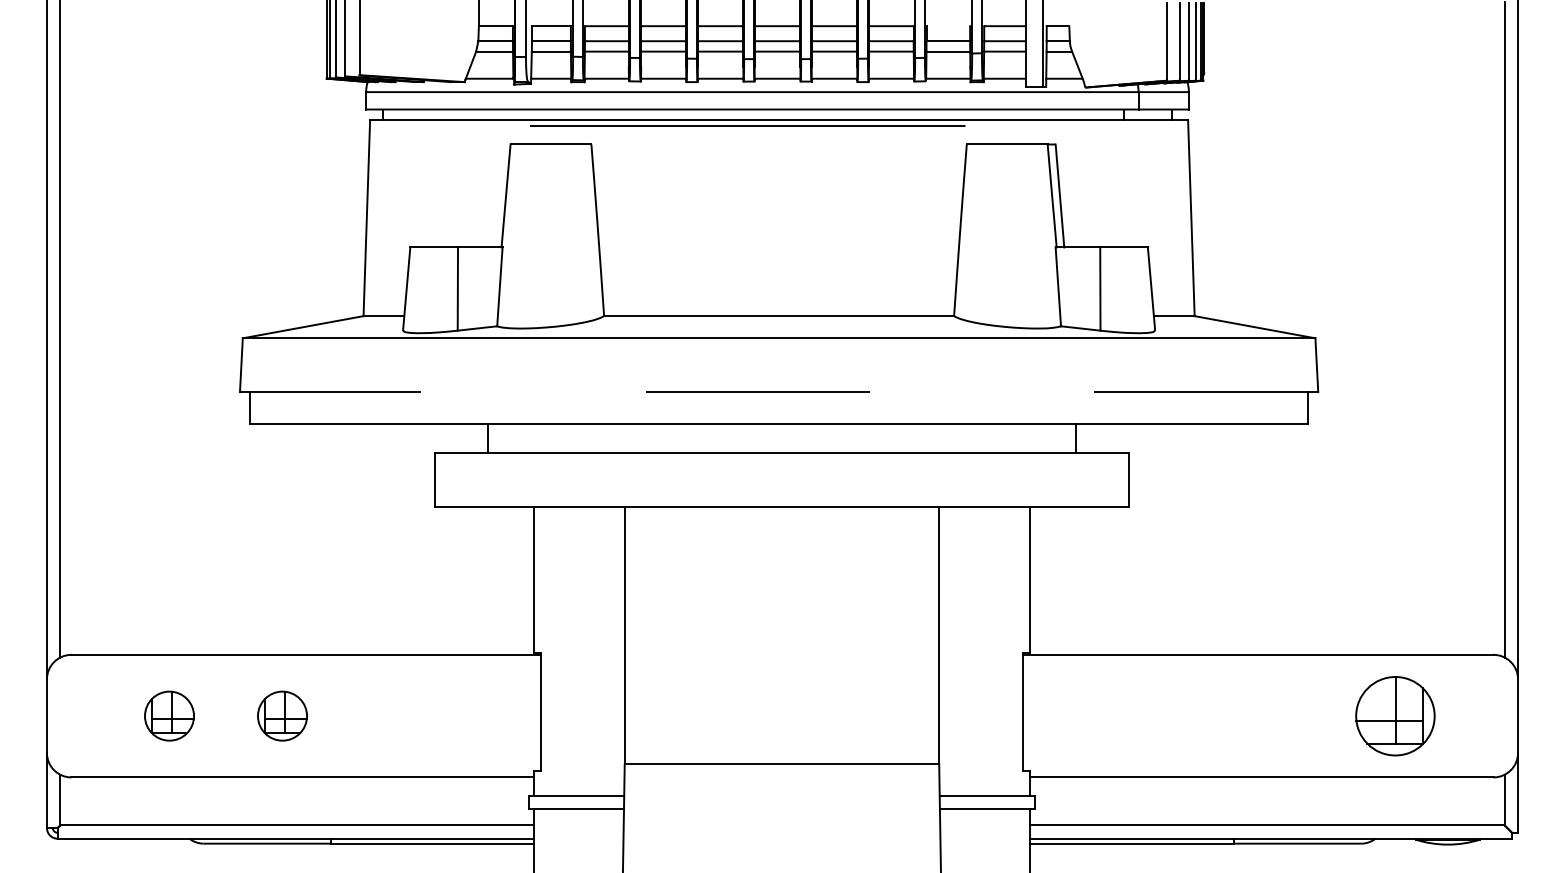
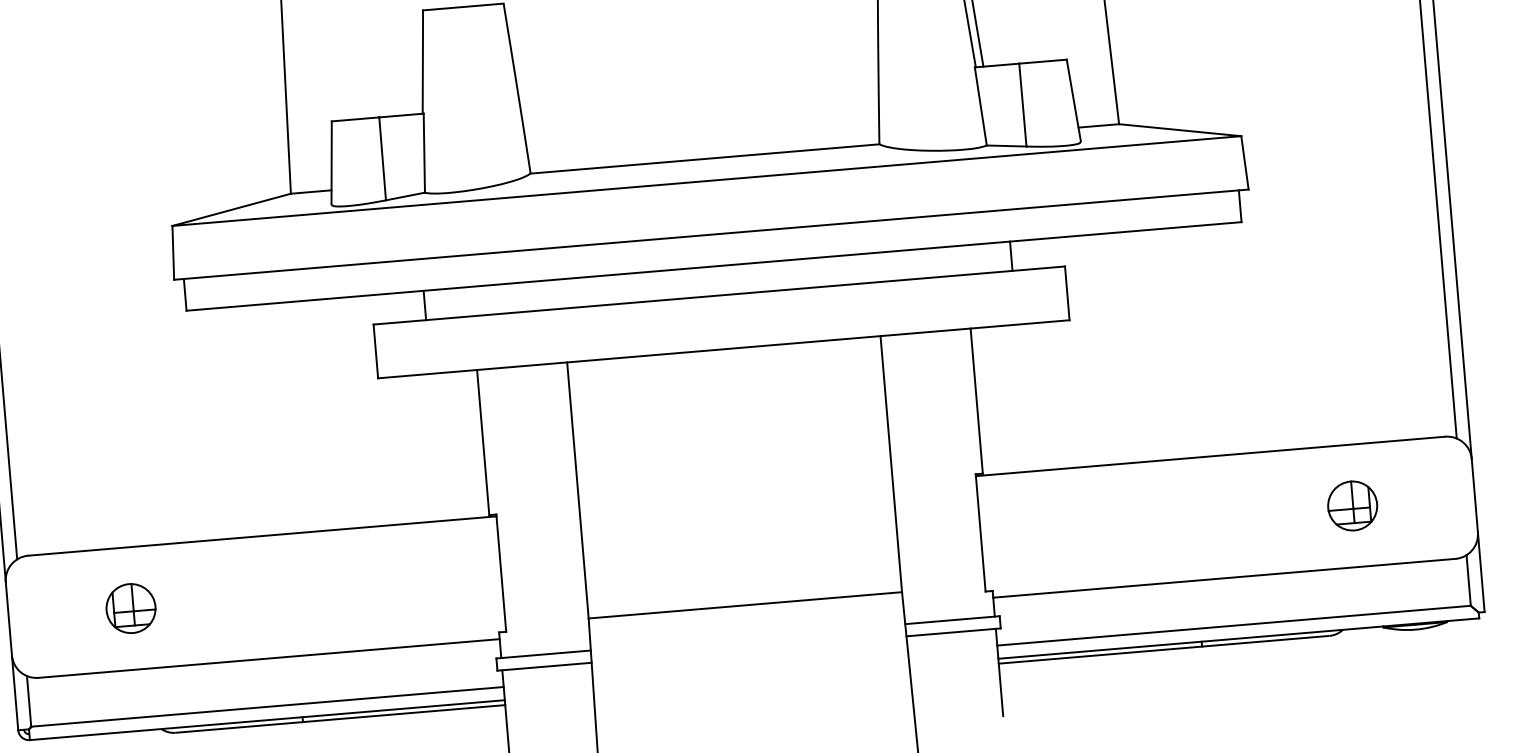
line: (778, 392) -> (710, 235), dashed -> solid
part: (282, 715) -> (243, 598), removed
part: (1395, 715) -> (1352, 505), size x0.62

